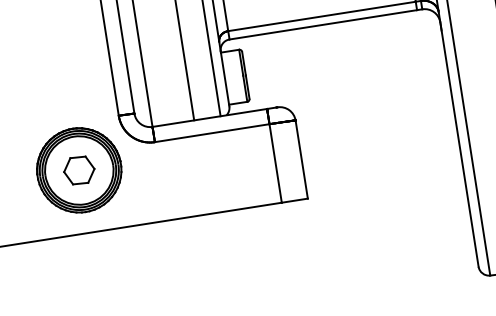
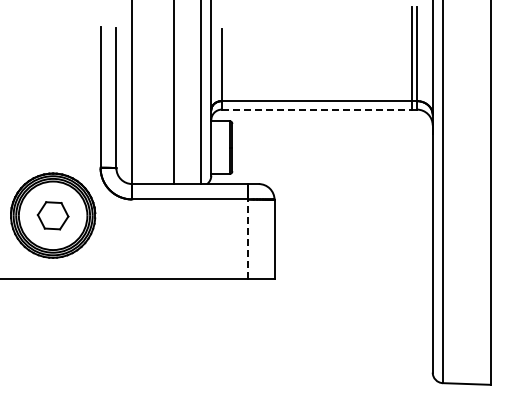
line: (323, 24) -> (316, 109), solid -> dashed
line: (275, 163) -> (248, 239), solid -> dashed

